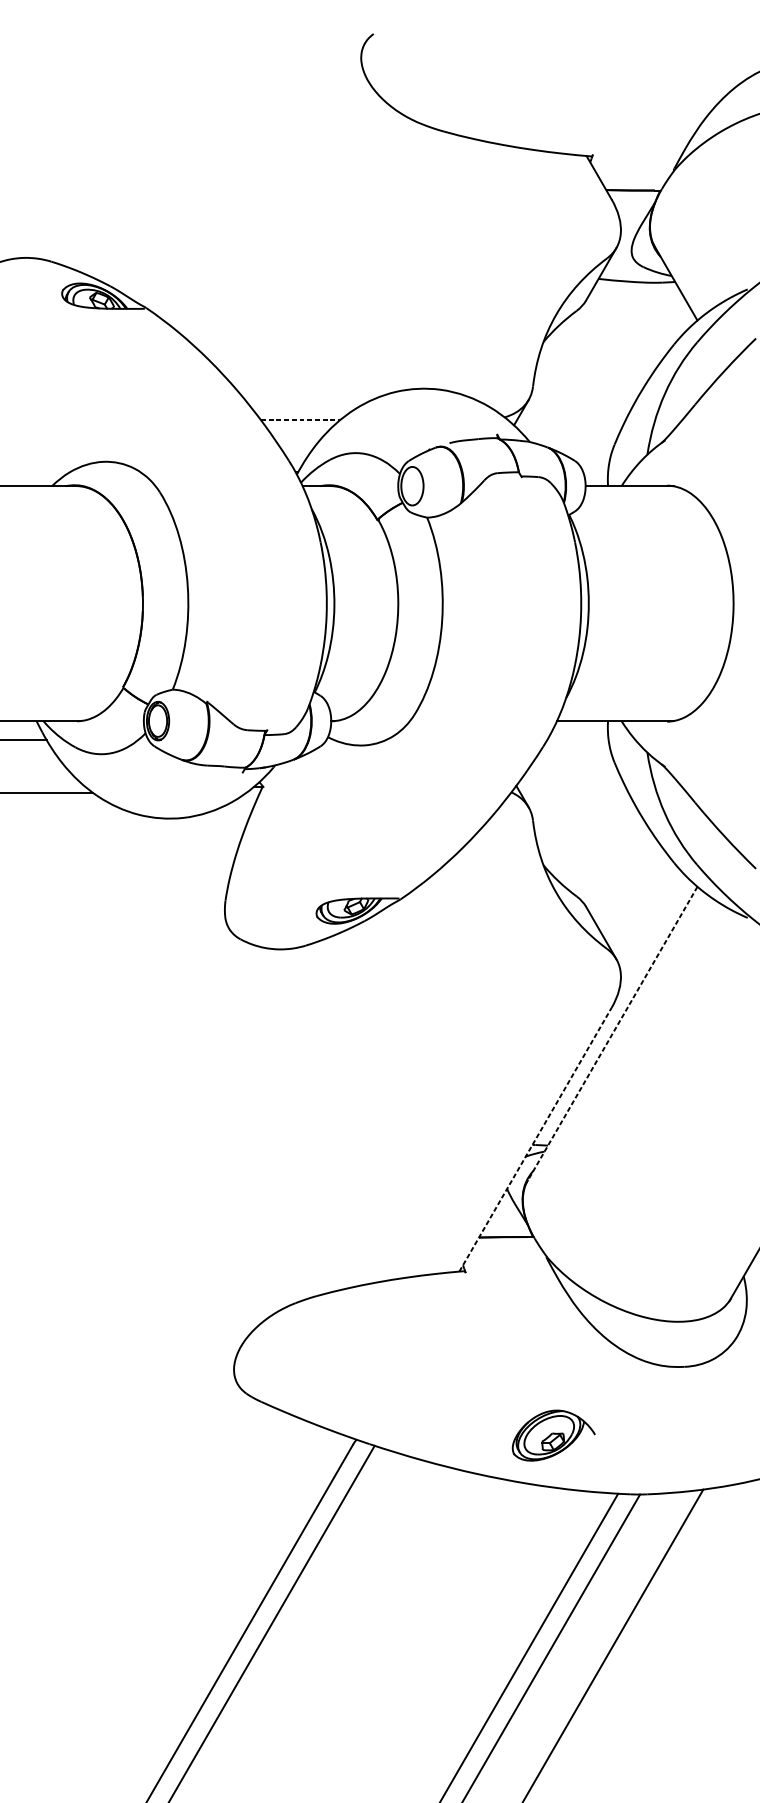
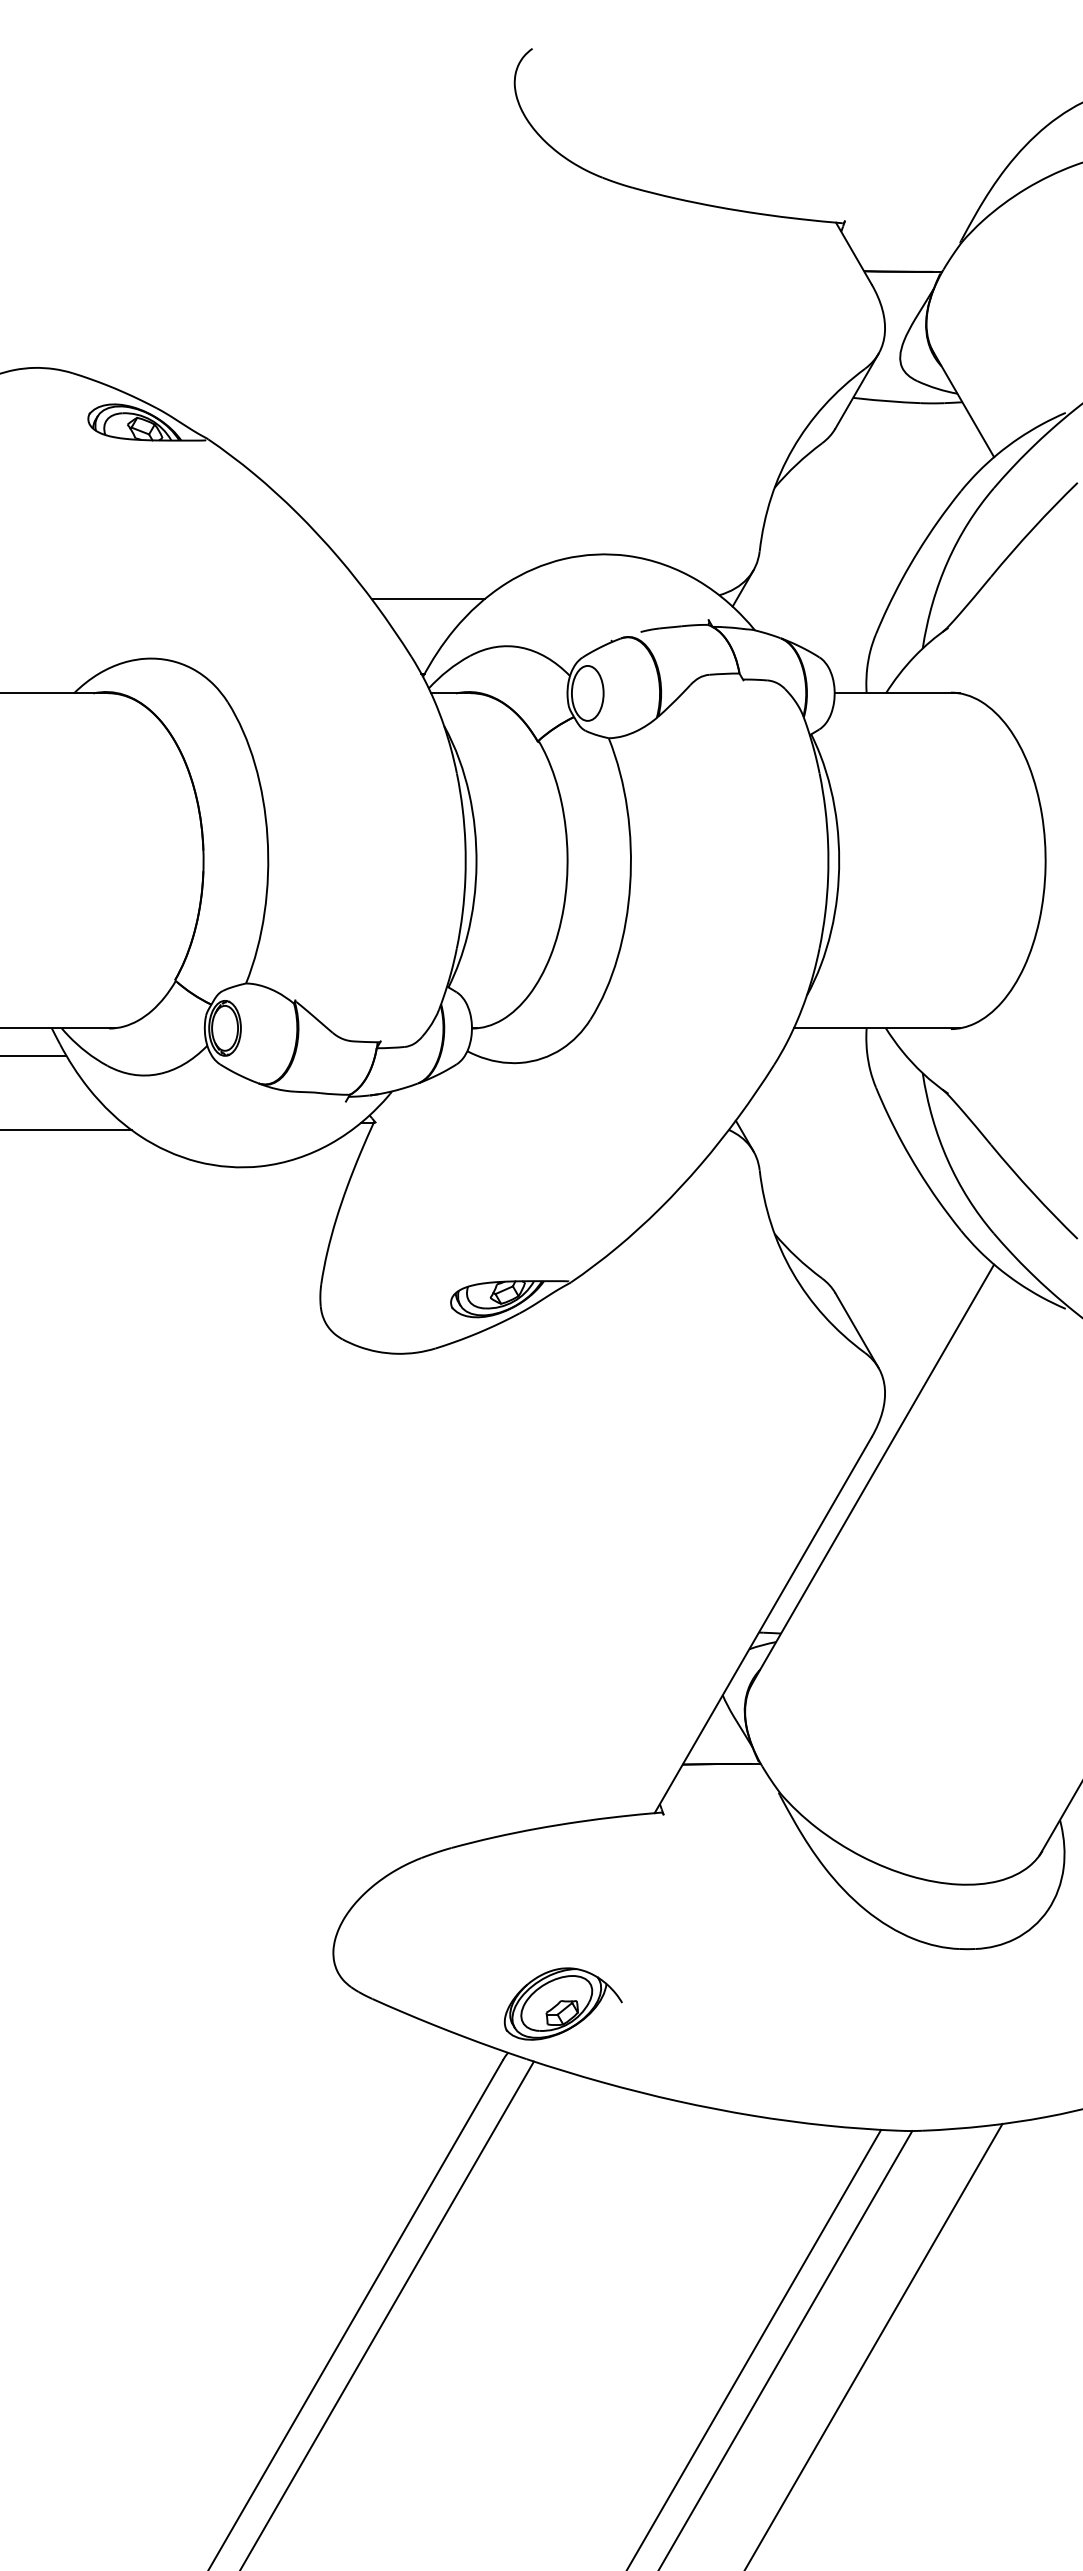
line: (300, 420) -> (428, 599), dashed -> solid
line: (612, 1034) -> (872, 1475), dashed -> solid
line: (535, 1139) -> (763, 1624), dashed -> solid
part: (553, 1435) -> (562, 2003), moved

